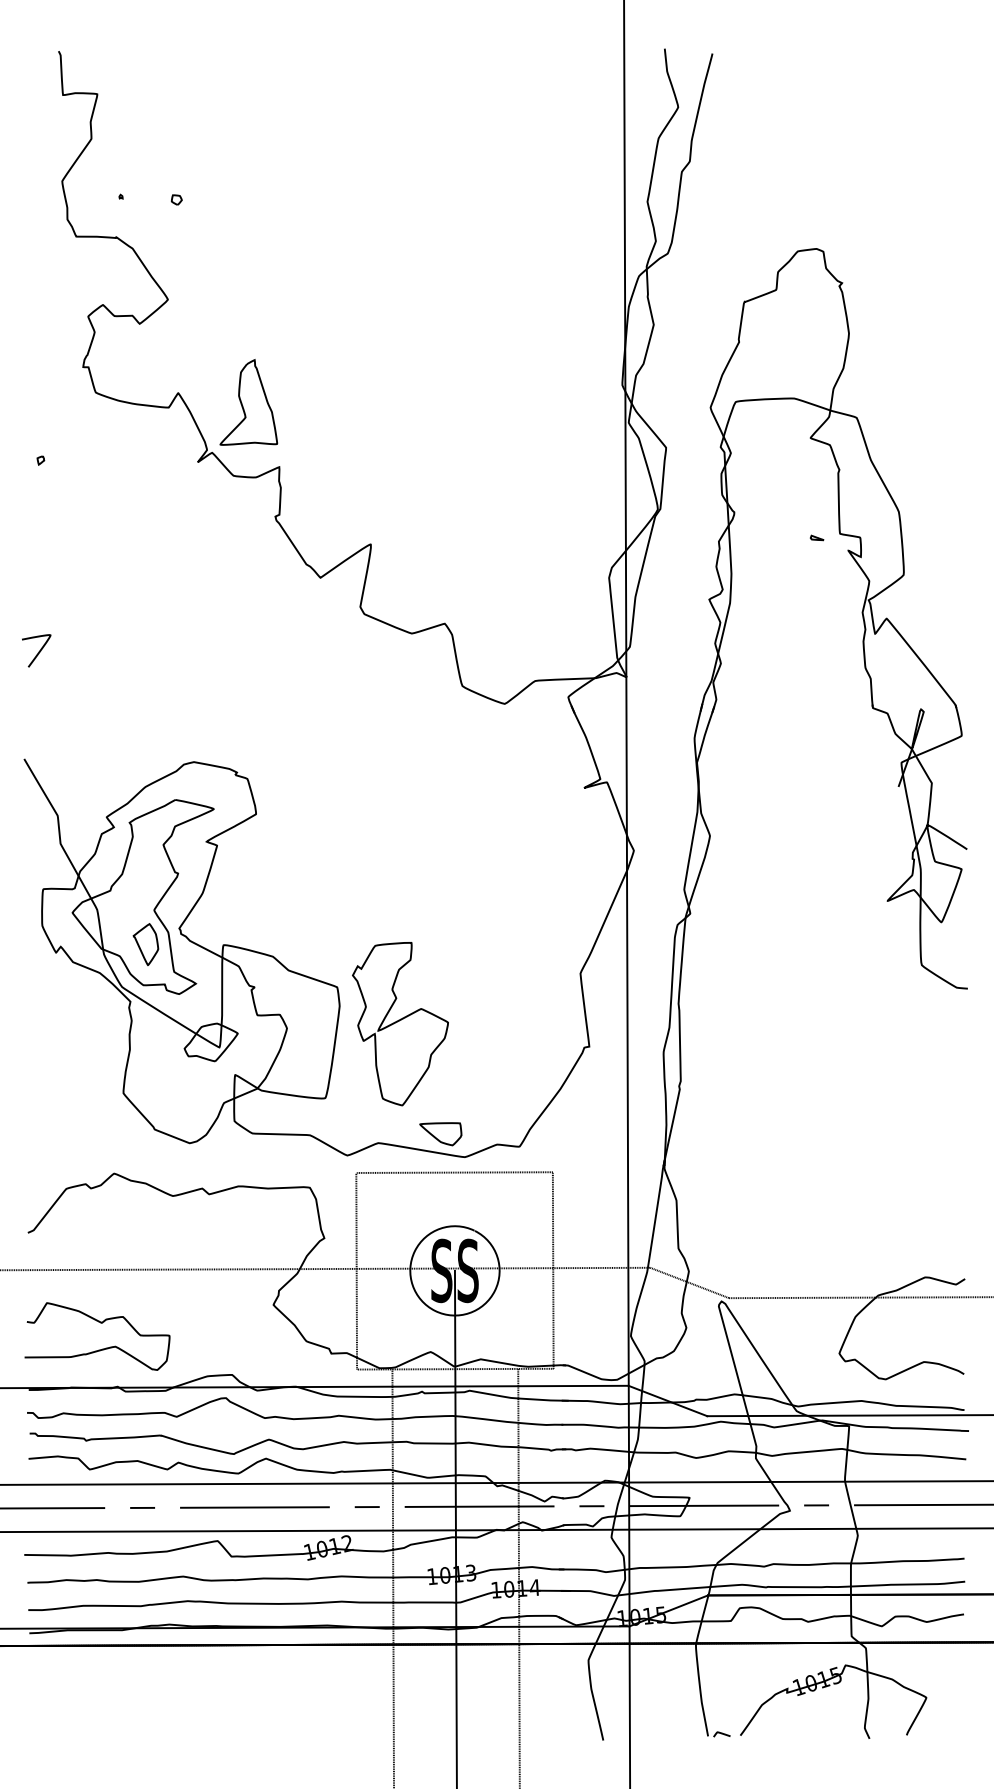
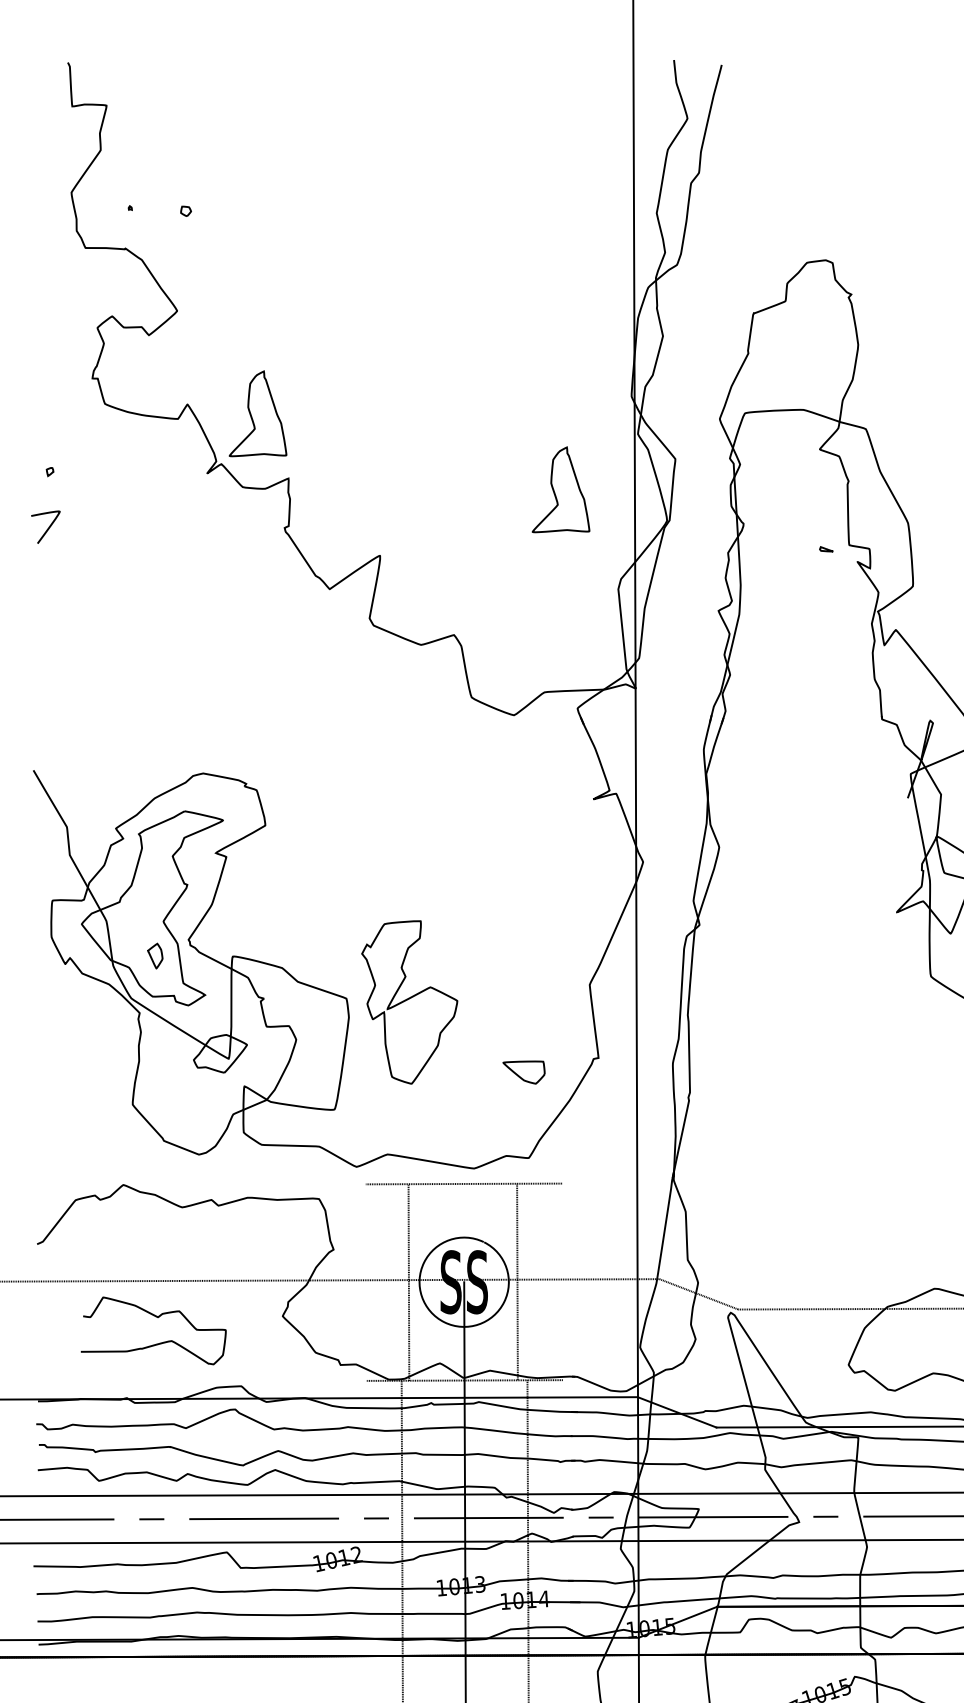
part: (551, 478) -> (560, 489), added
curve: (38, 651) -> (47, 527), moved
part: (145, 944) -> (154, 955), size x0.6
part: (400, 1024) -> (409, 1002), moved
part: (440, 1134) -> (523, 1072), moved
line: (356, 1270) -> (408, 1281), moved
line: (552, 1270) -> (516, 1281), moved
curve: (102, 1348) -> (158, 1342), moved

